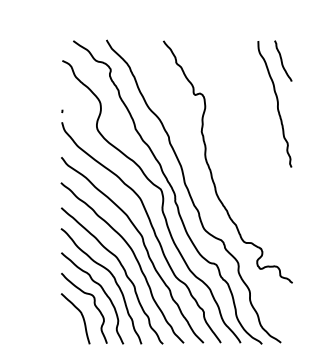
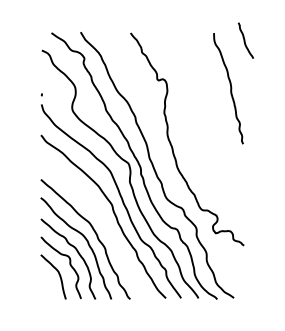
curve: (282, 60) -> (245, 40), moved
curve: (133, 255) -> (104, 221), removed

